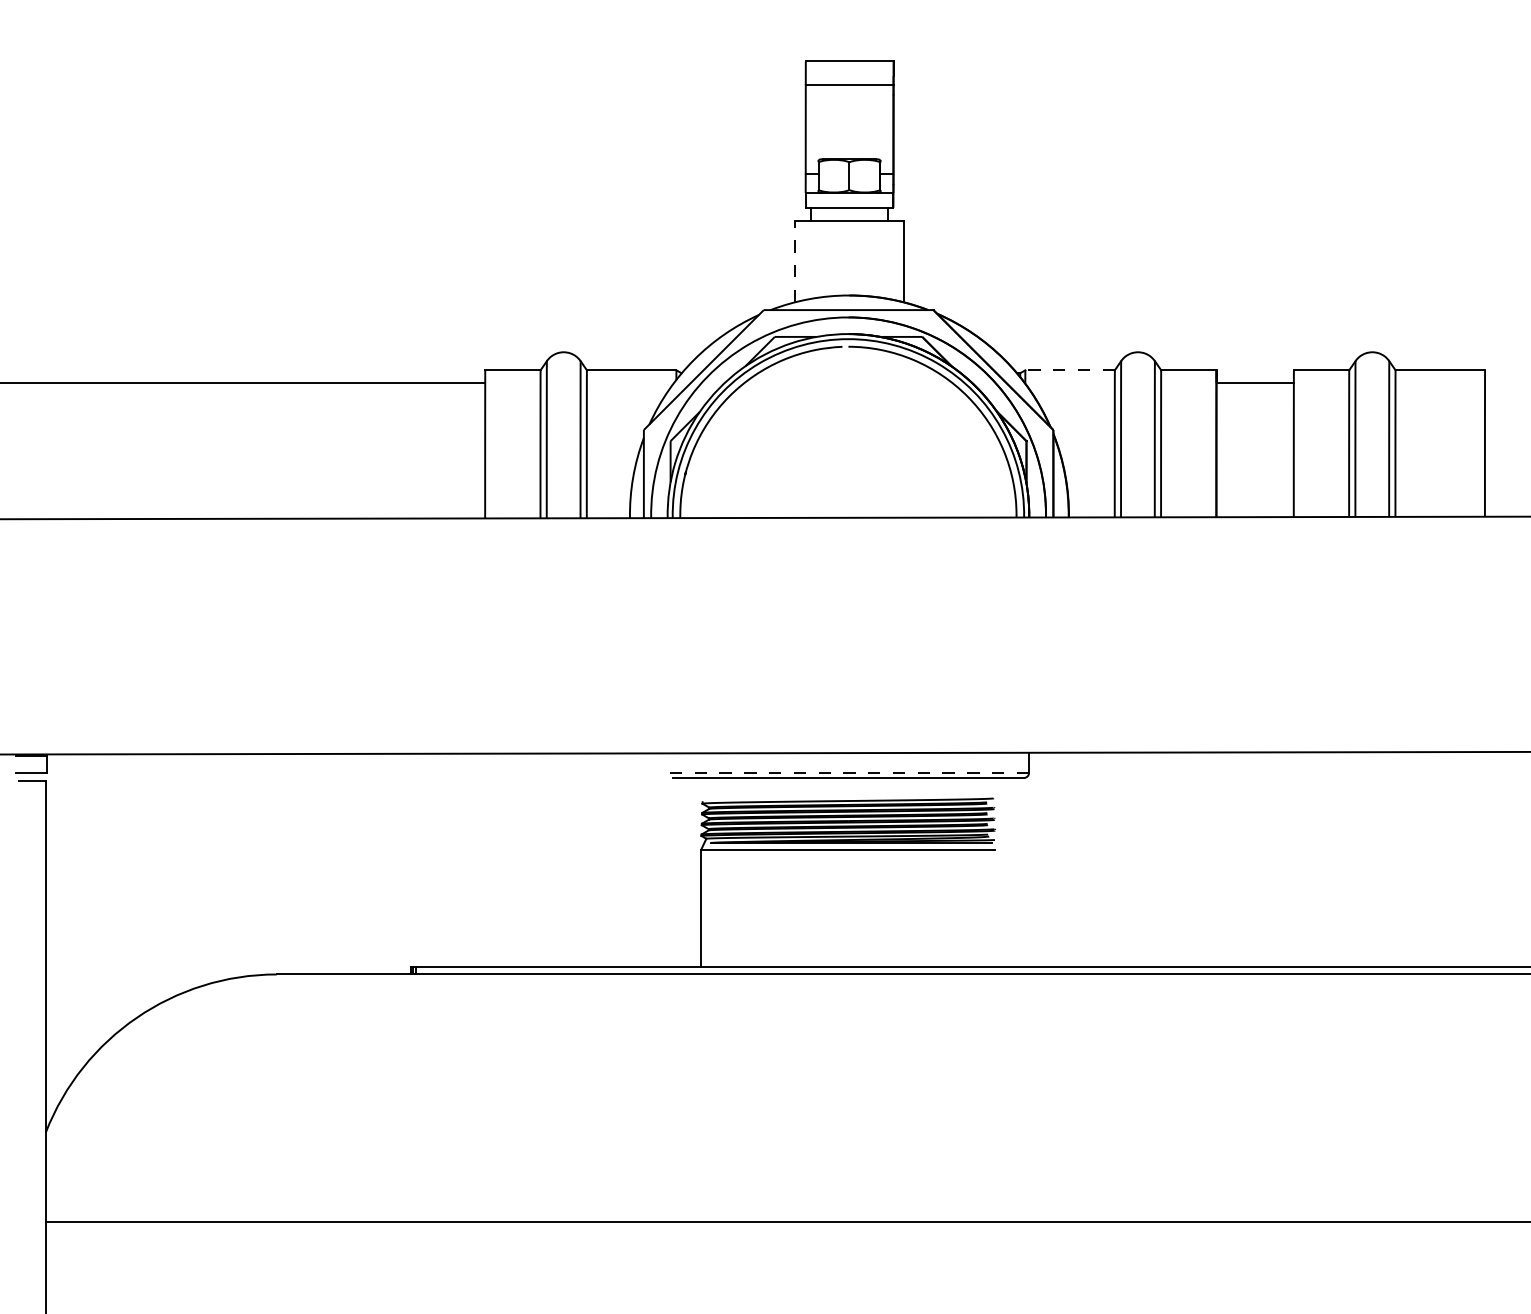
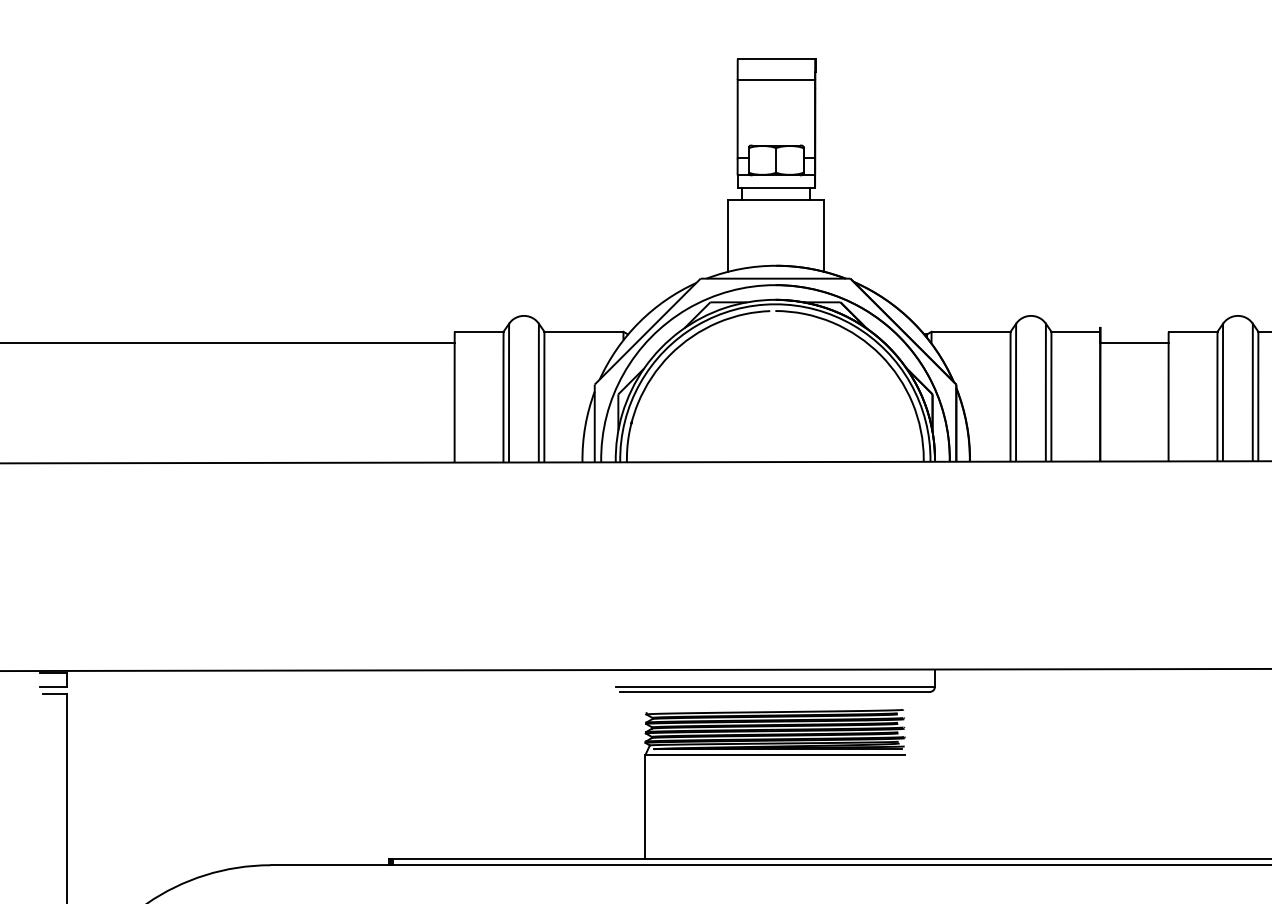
line: (795, 261) -> (728, 235), dashed -> solid
line: (1070, 370) -> (971, 331), dashed -> solid
line: (848, 772) -> (775, 686), dashed -> solid

